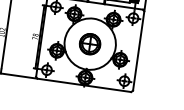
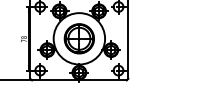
part: (89, 43) -> (78, 38), size x1.43

